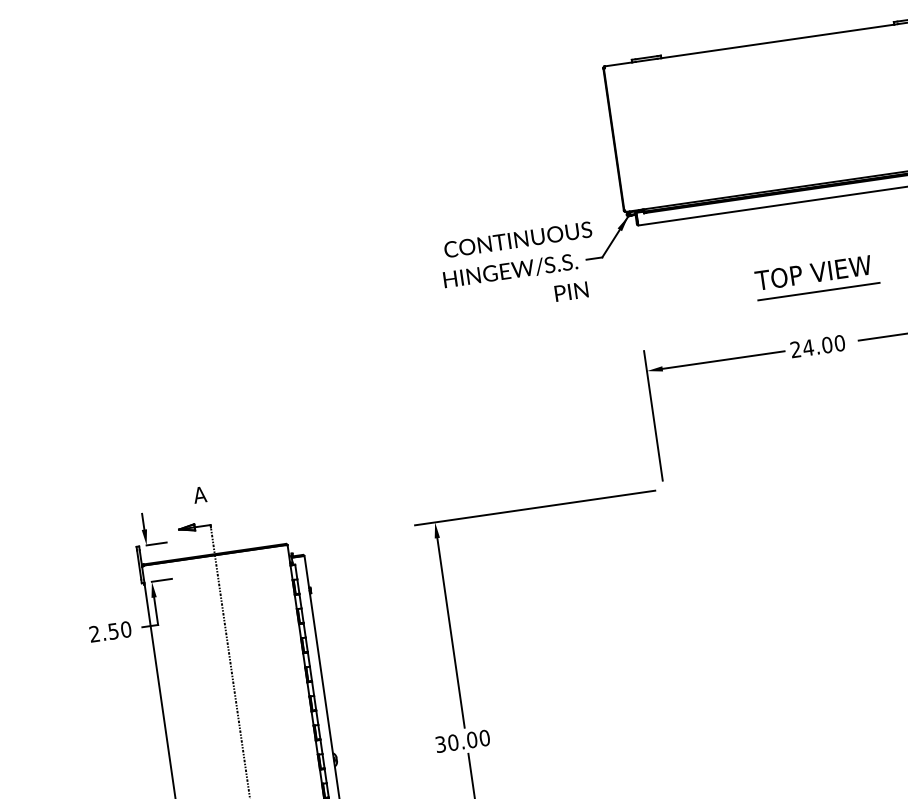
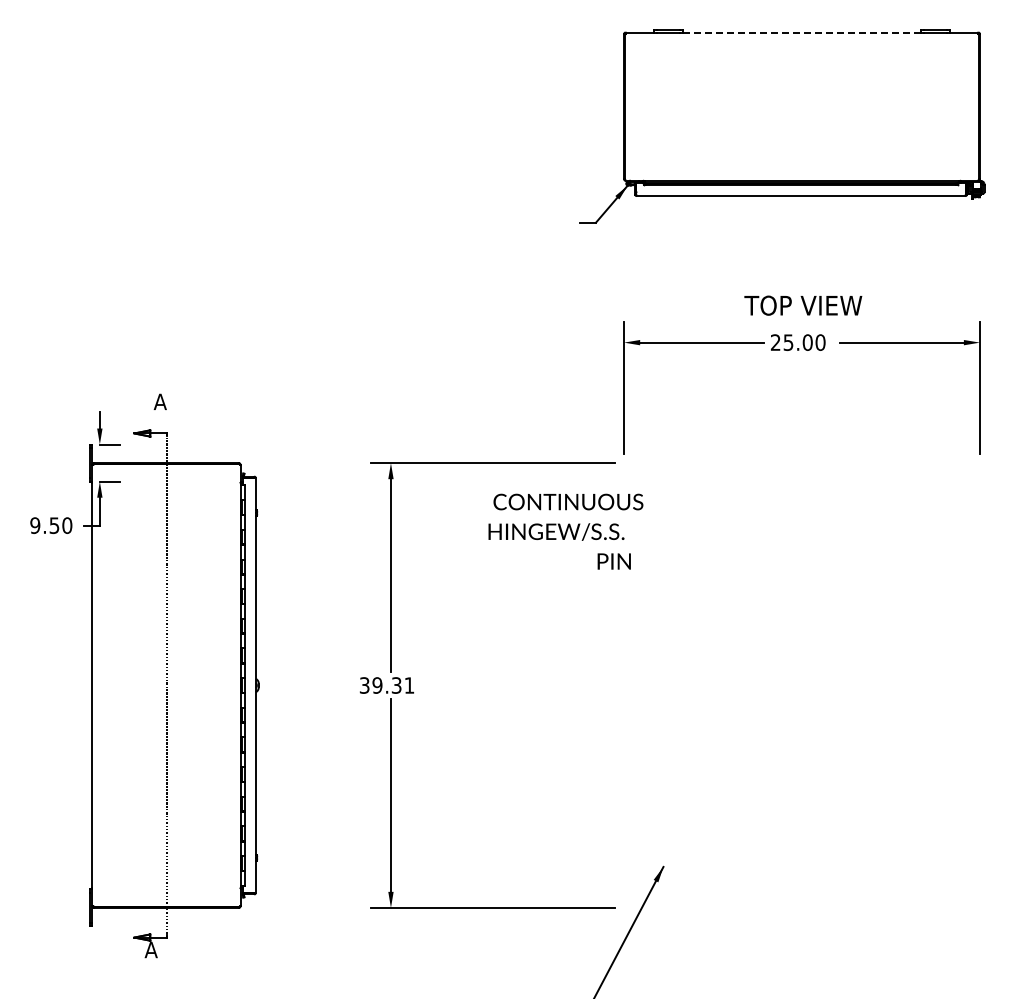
line: (778, 41) -> (802, 32), solid -> dashed
text: (519, 269) -> (565, 531), moved
text: (813, 272) -> (803, 305), moved
line: (818, 292) -> (806, 288), removed
text: (808, 347) -> (788, 342), 24.00 -> 25.00
text: (94, 633) -> (35, 525), 2.50 -> 9.50
text: (469, 740) -> (393, 685), 30.00 -> 39.31

